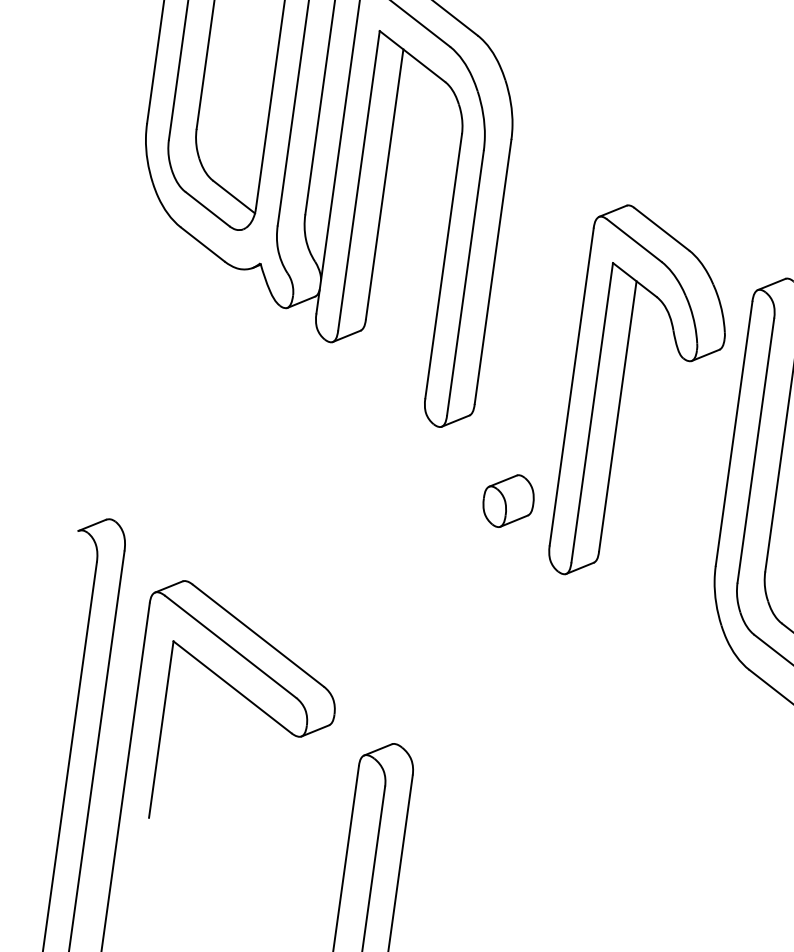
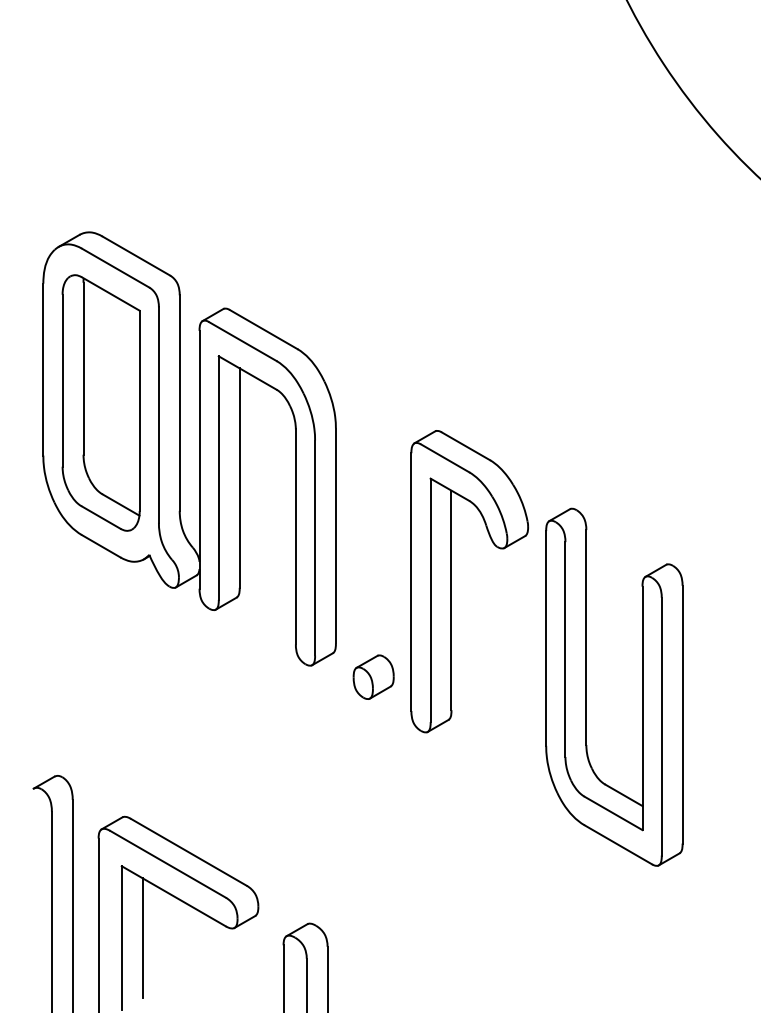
part: (621, 393) -> (451, 581), moved
part: (508, 500) -> (373, 676), moved
line: (186, 732) -> (142, 937), added

